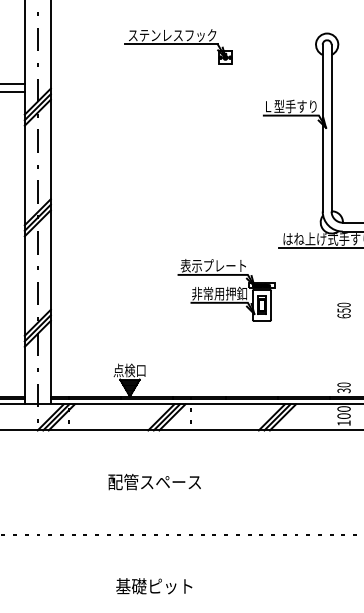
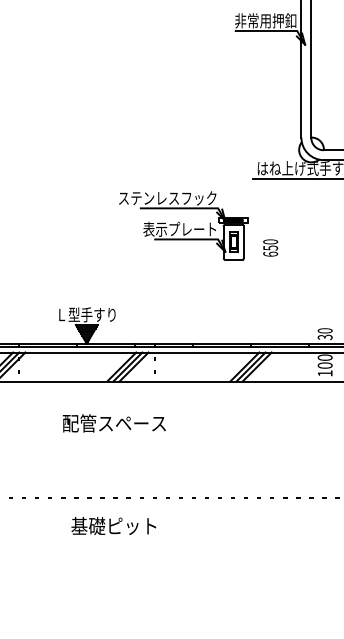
text: (290, 106) -> (265, 20), Ｌ型手すり -> 非常用押釦
text: (202, 265) -> (167, 197), 表示プレート -> ステンレスフック
text: (213, 293) -> (179, 229), 非常用押釦 -> 表示プレート
text: (343, 310) -> (270, 247), moved
text: (130, 370) -> (87, 314), 点検口 -> Ｌ型手すり
text: (154, 481) -> (114, 422), moved
text: (154, 586) -> (114, 526), moved

